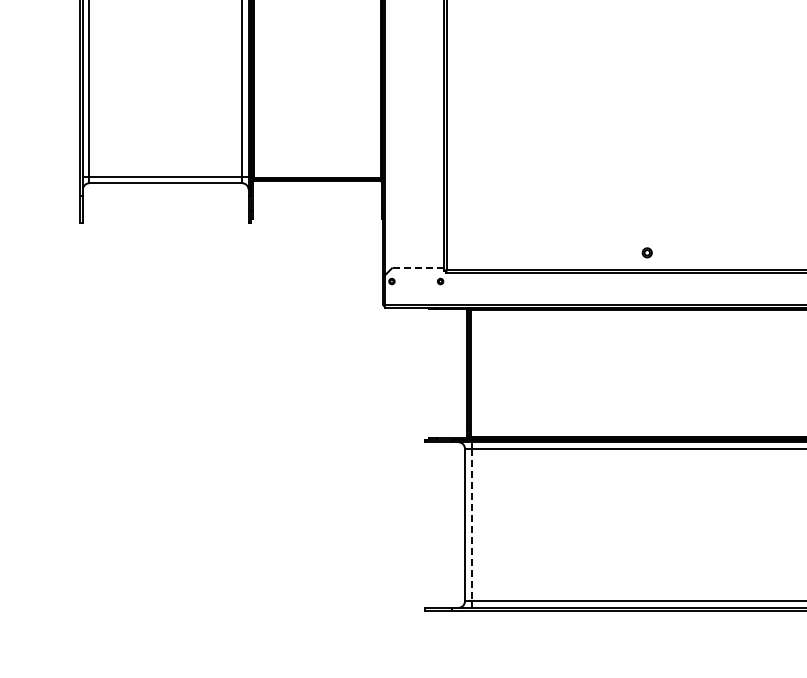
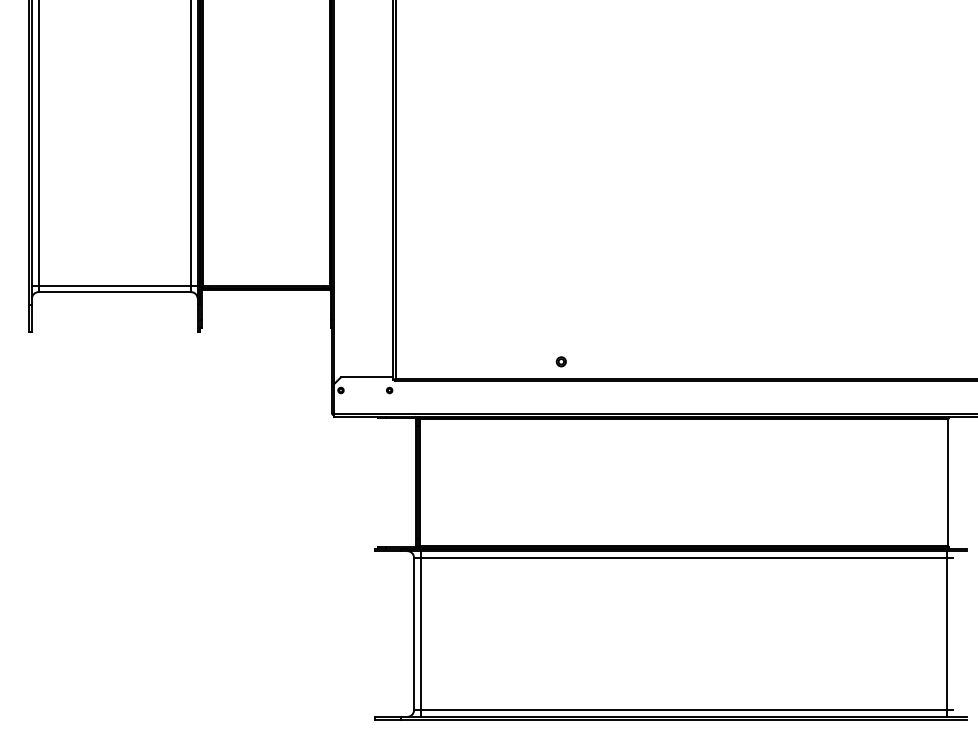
part: (646, 252) -> (560, 361), moved
line: (417, 268) -> (366, 377), dashed -> solid
line: (471, 525) -> (420, 634), dashed -> solid

